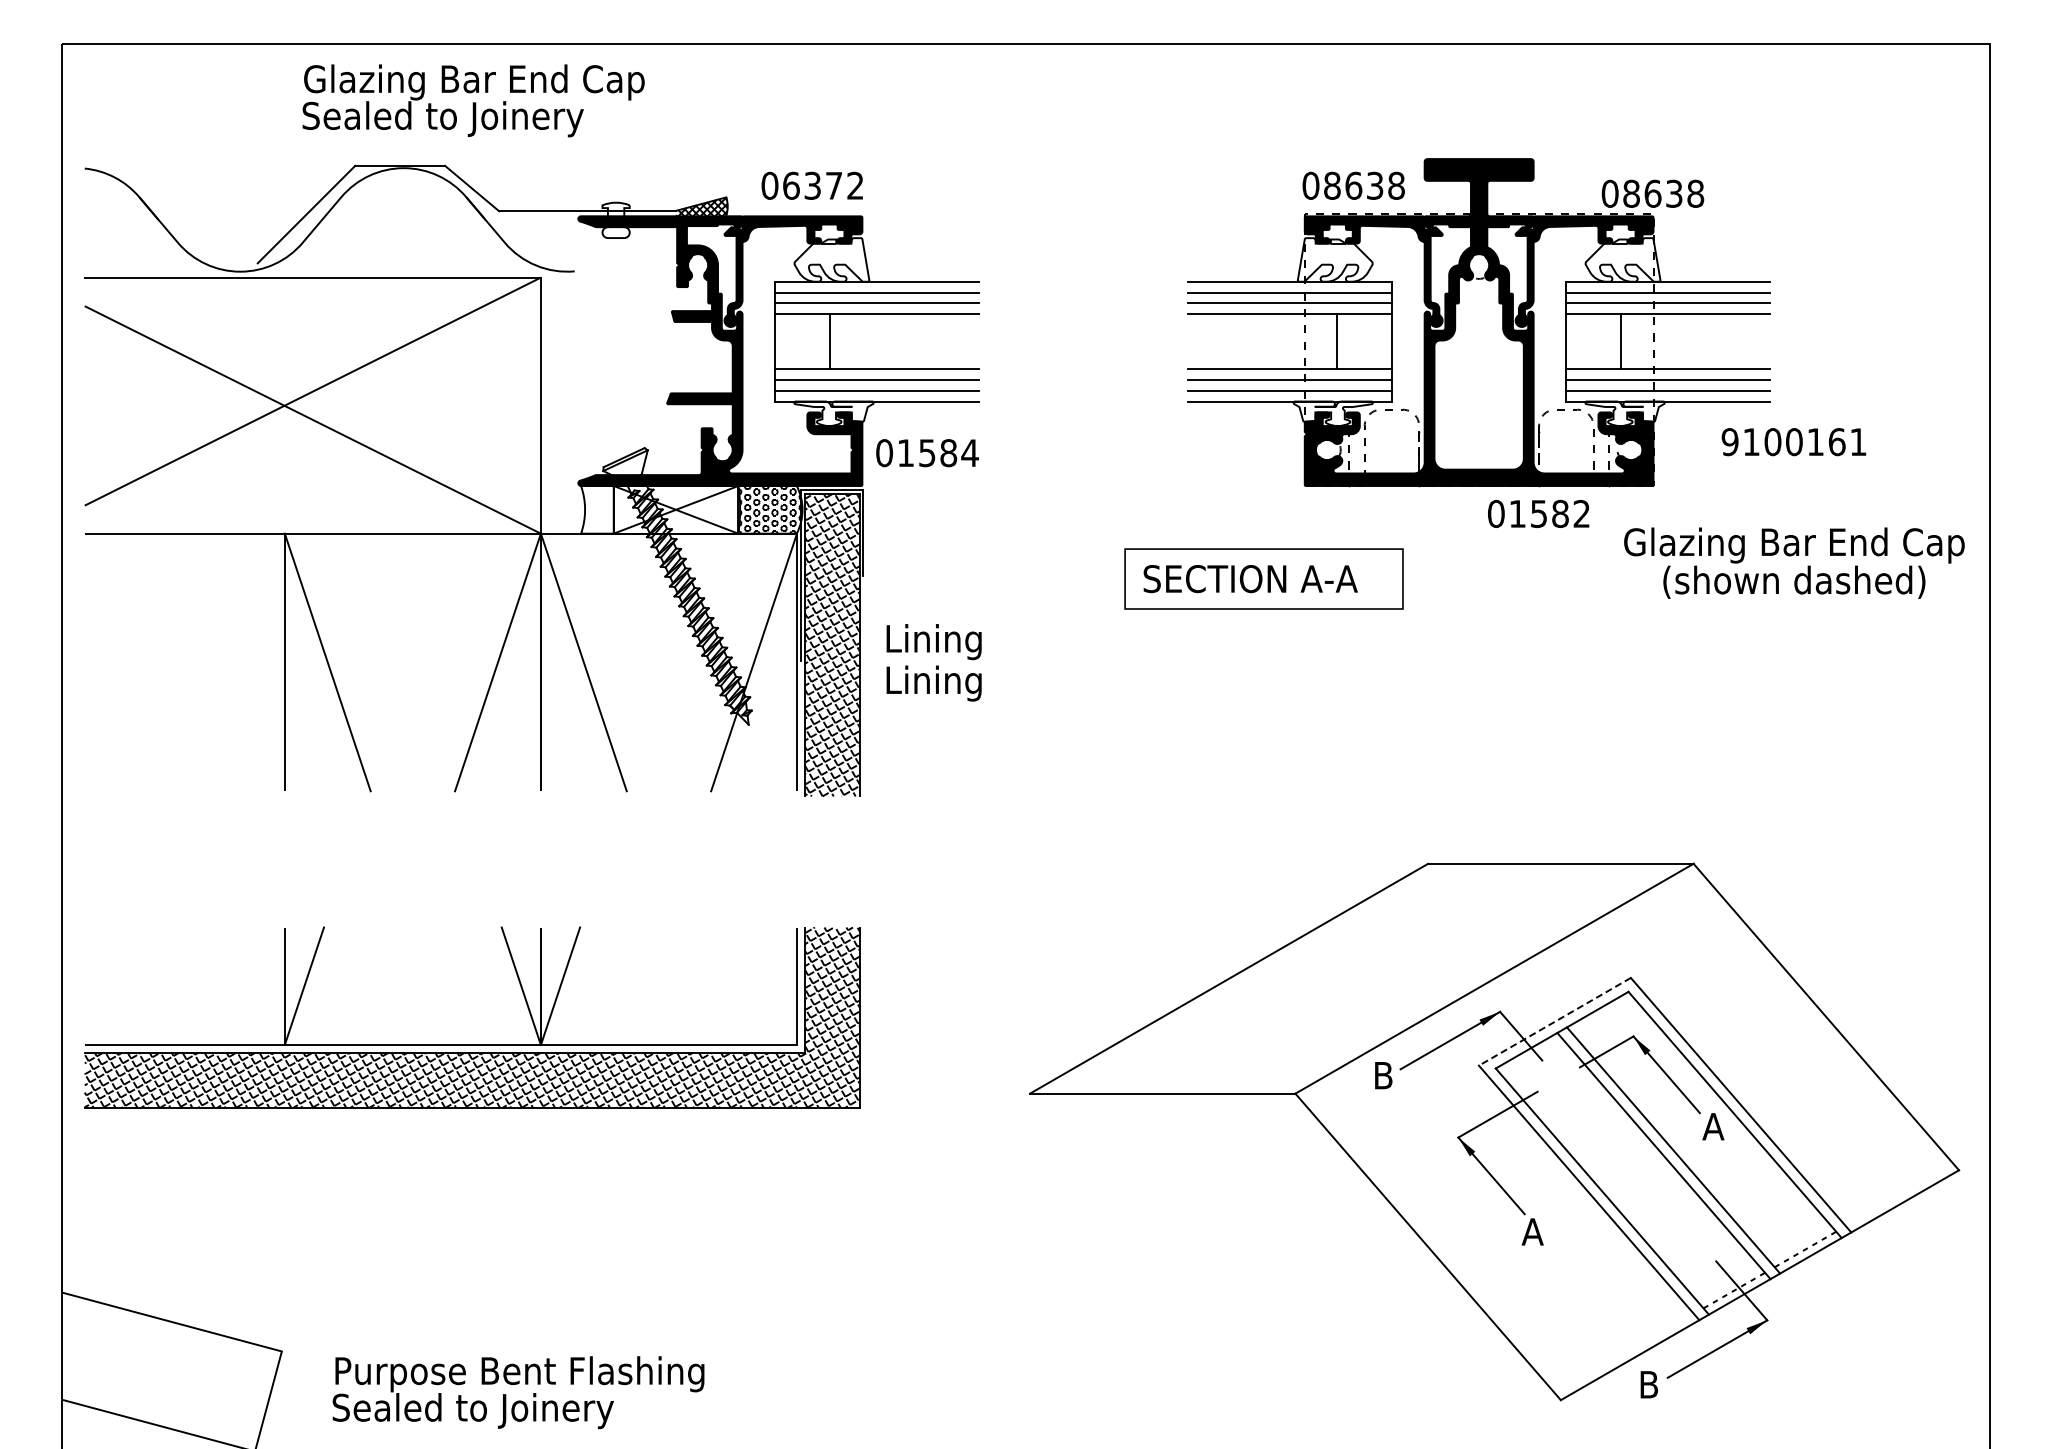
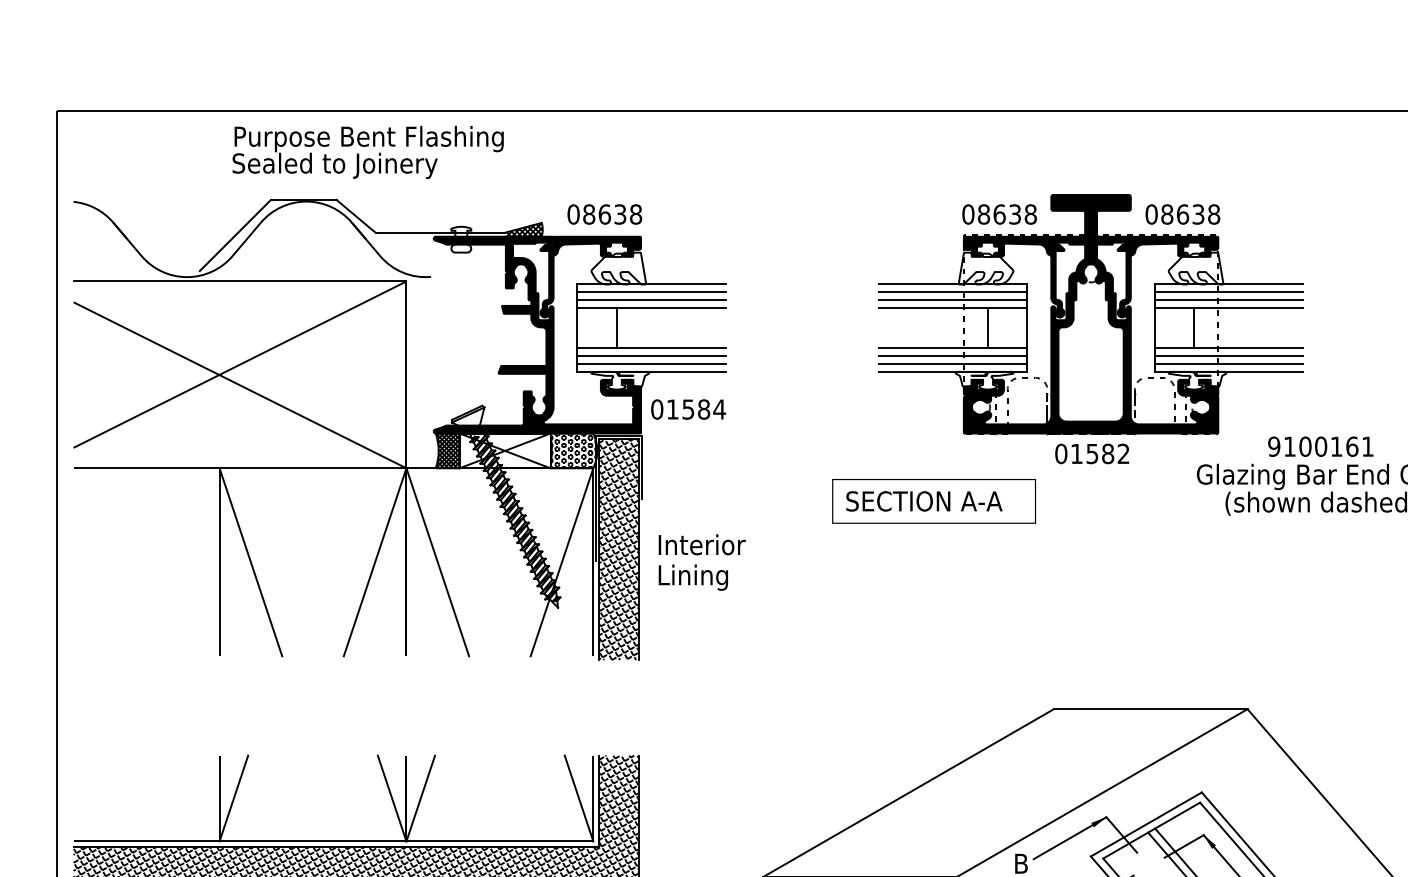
text: (489, 82) -> (368, 139), Glazing Bar End Cap -> Purpose Bent Flashing
text: (823, 185) -> (612, 214), 06372 -> 08638
text: (1652, 193) -> (1182, 214), moved
text: (1793, 442) -> (1320, 447), moved
hatch: (597, 509) -> (447, 450), added
text: (1538, 513) -> (1092, 453), moved
text: (947, 642) -> (703, 547), Lining -> Interior
line: (777, 986) -> (579, 798), added
line: (1554, 1021) -> (1146, 824), dashed -> solid

